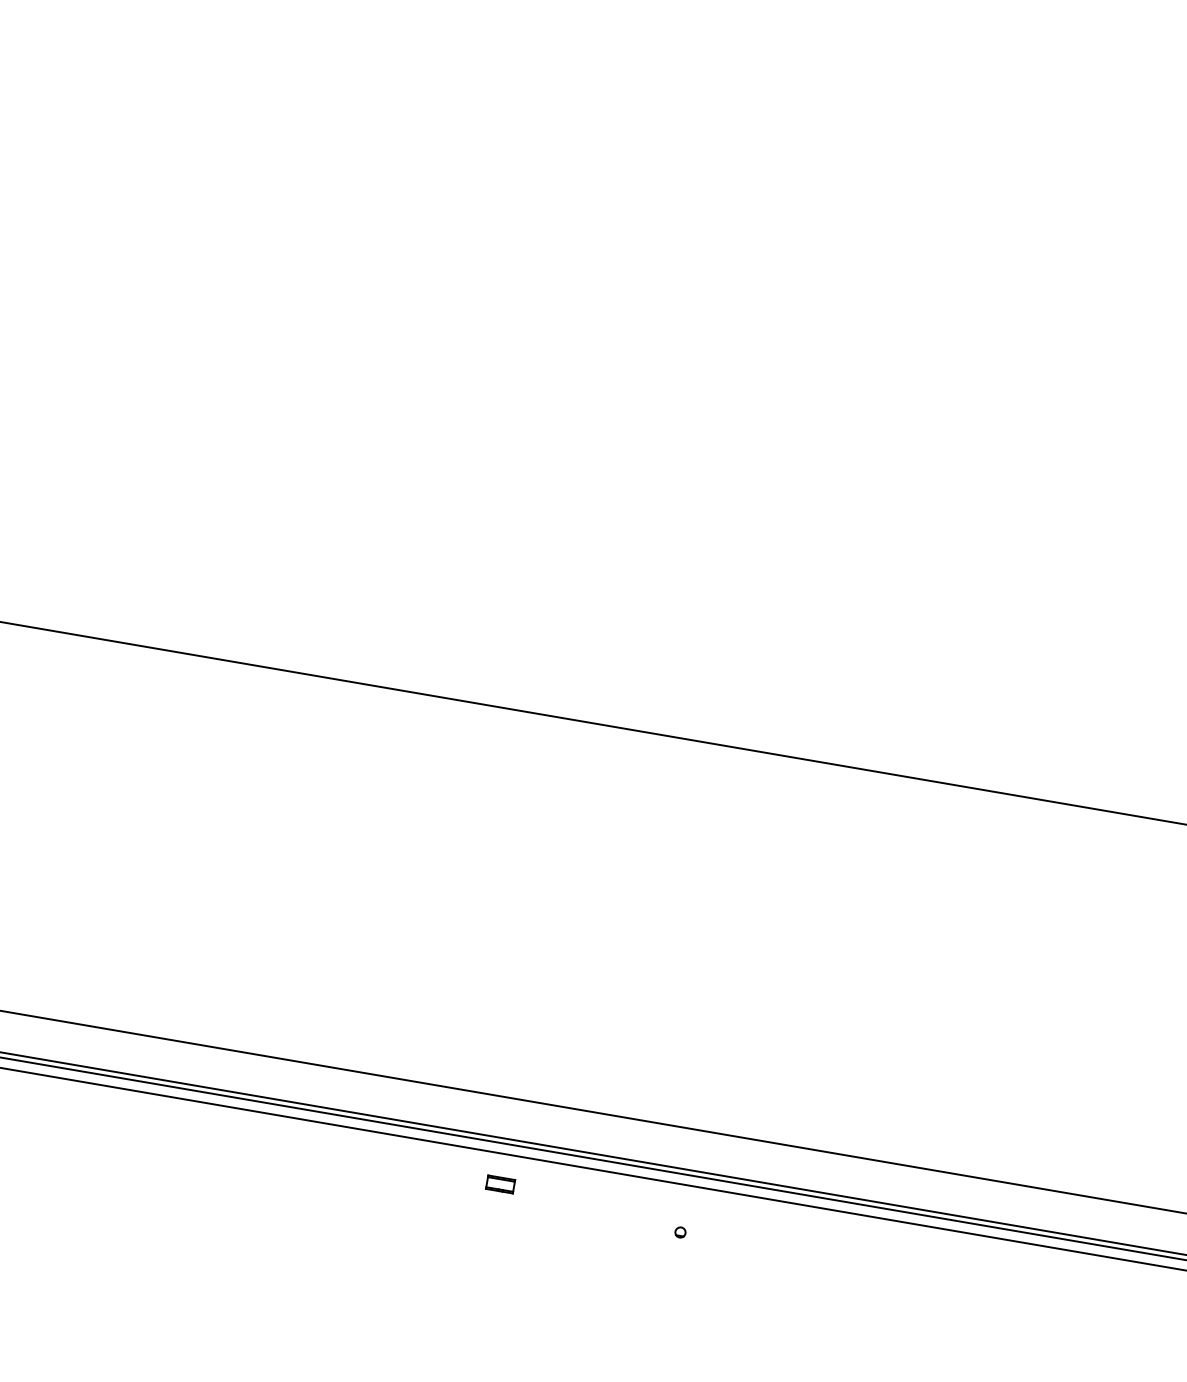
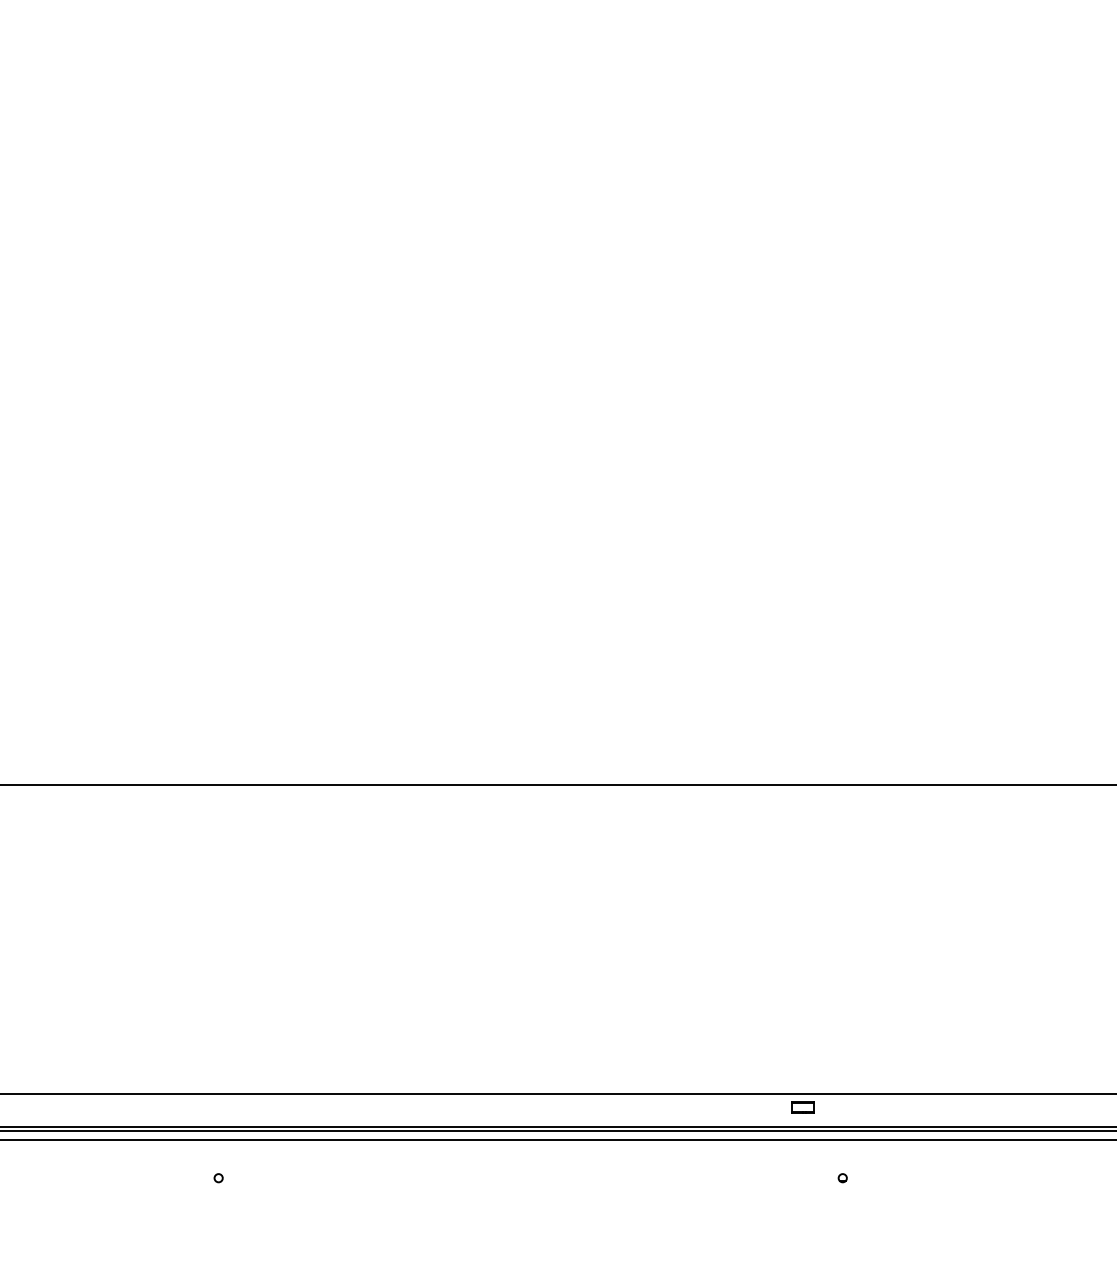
part: (499, 1184) -> (802, 1107), moved

